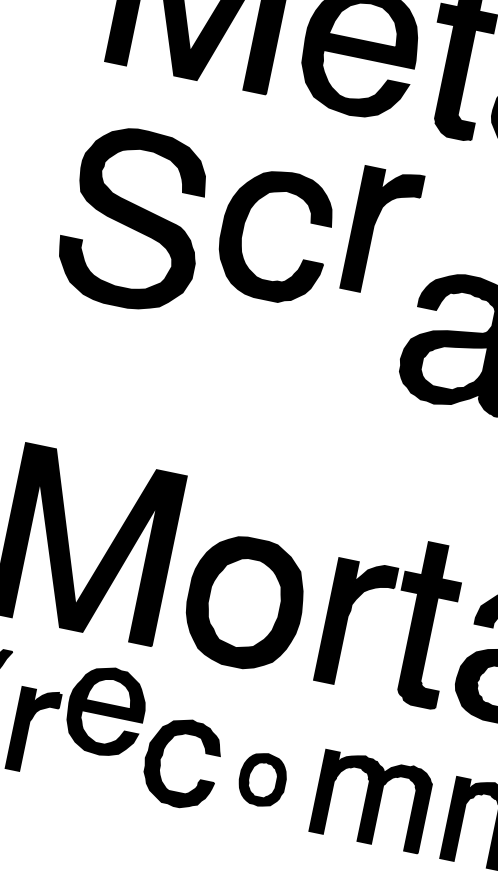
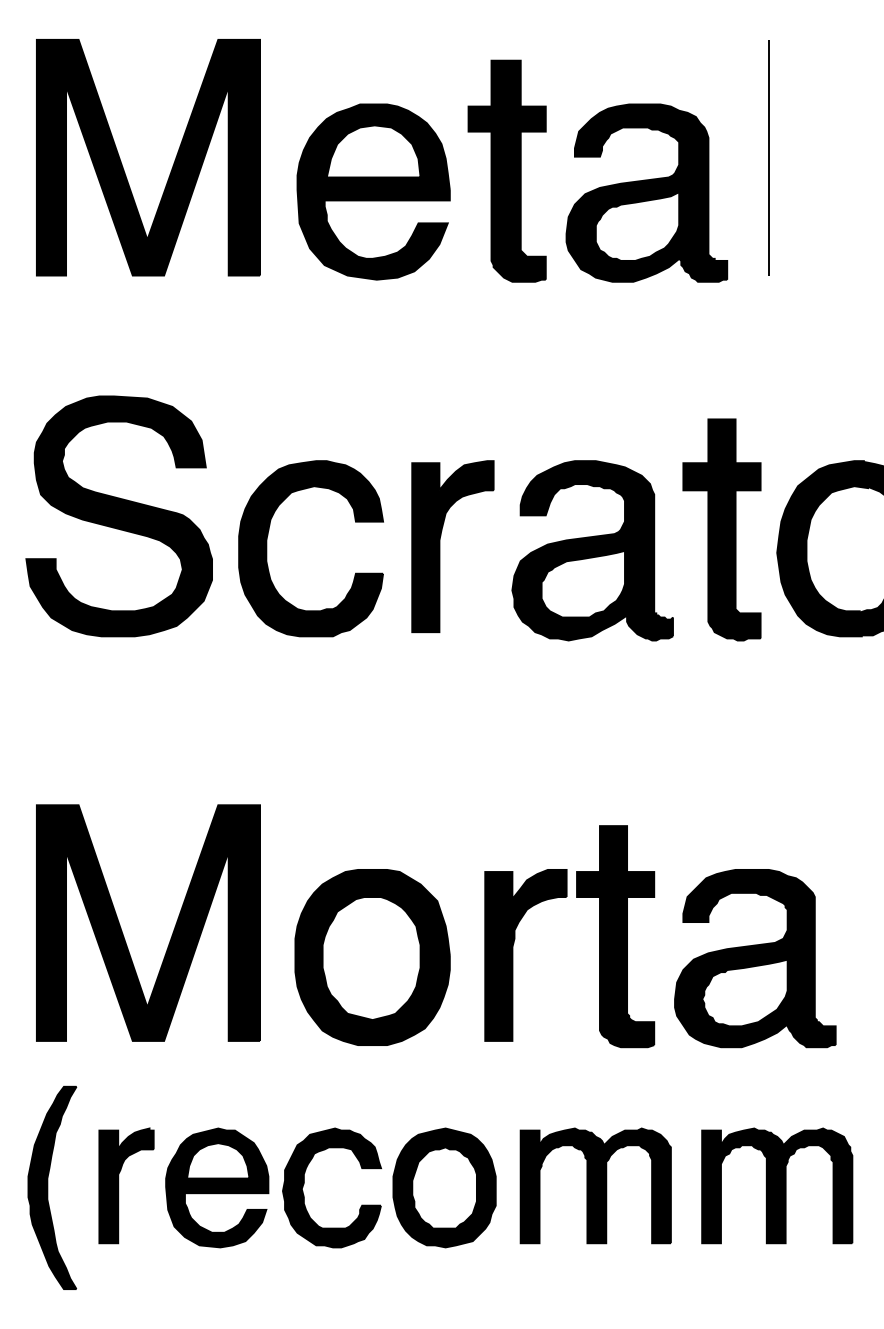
part: (133, 218) -> (118, 516), moved
part: (243, 228) -> (267, 548), moved
part: (373, 230) -> (440, 546), moved
part: (106, 710) -> (217, 1187), moved
part: (262, 779) -> (444, 1187), size x1.67

